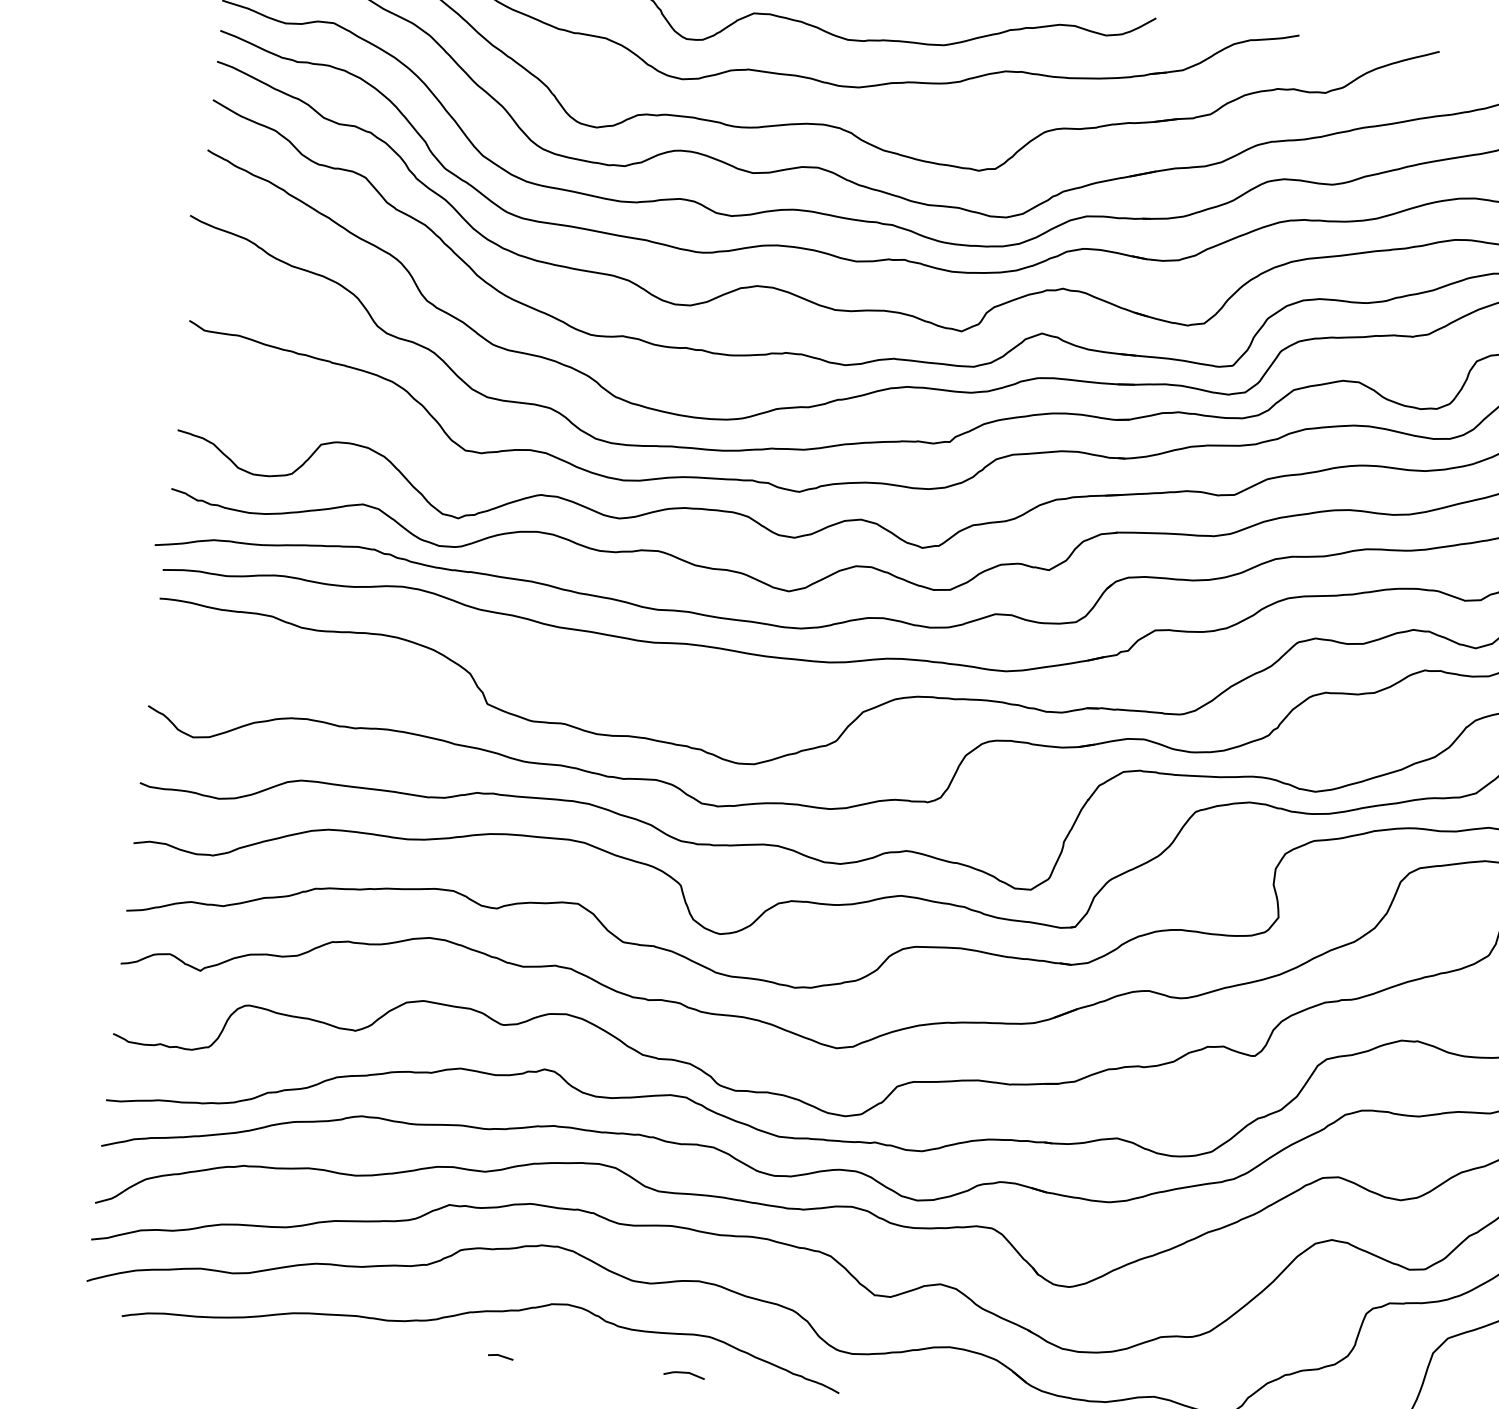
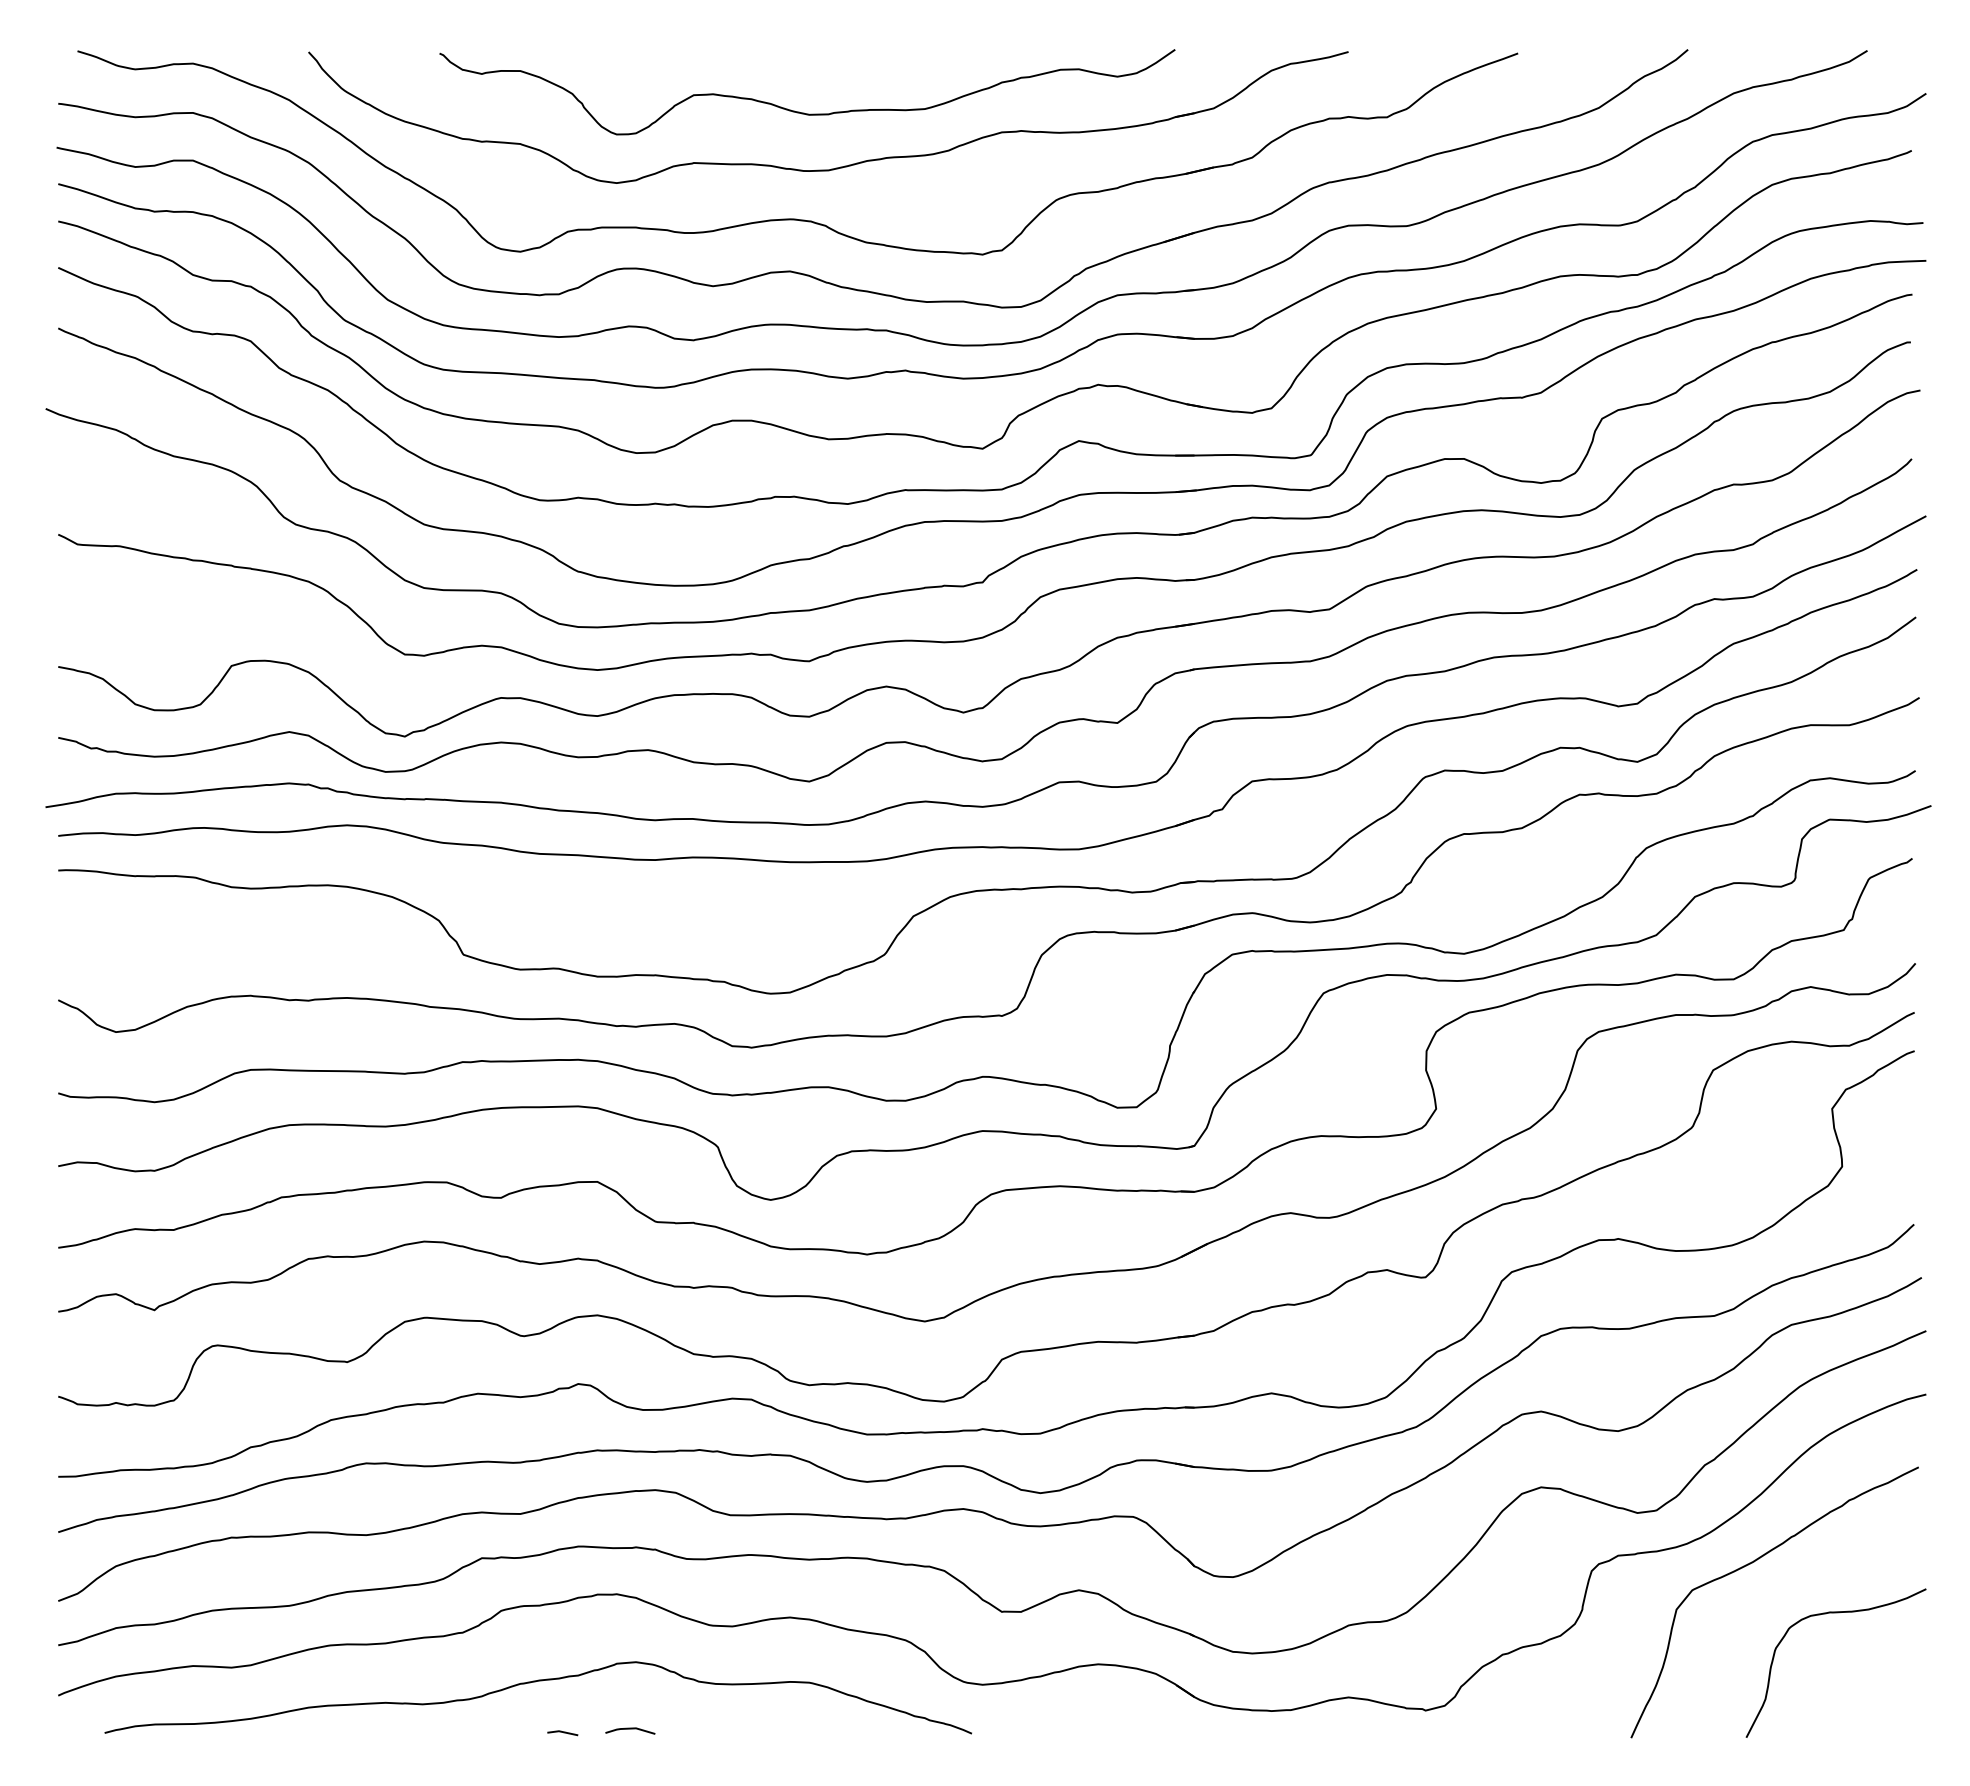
line: (684, 1373) -> (630, 1729), moved

